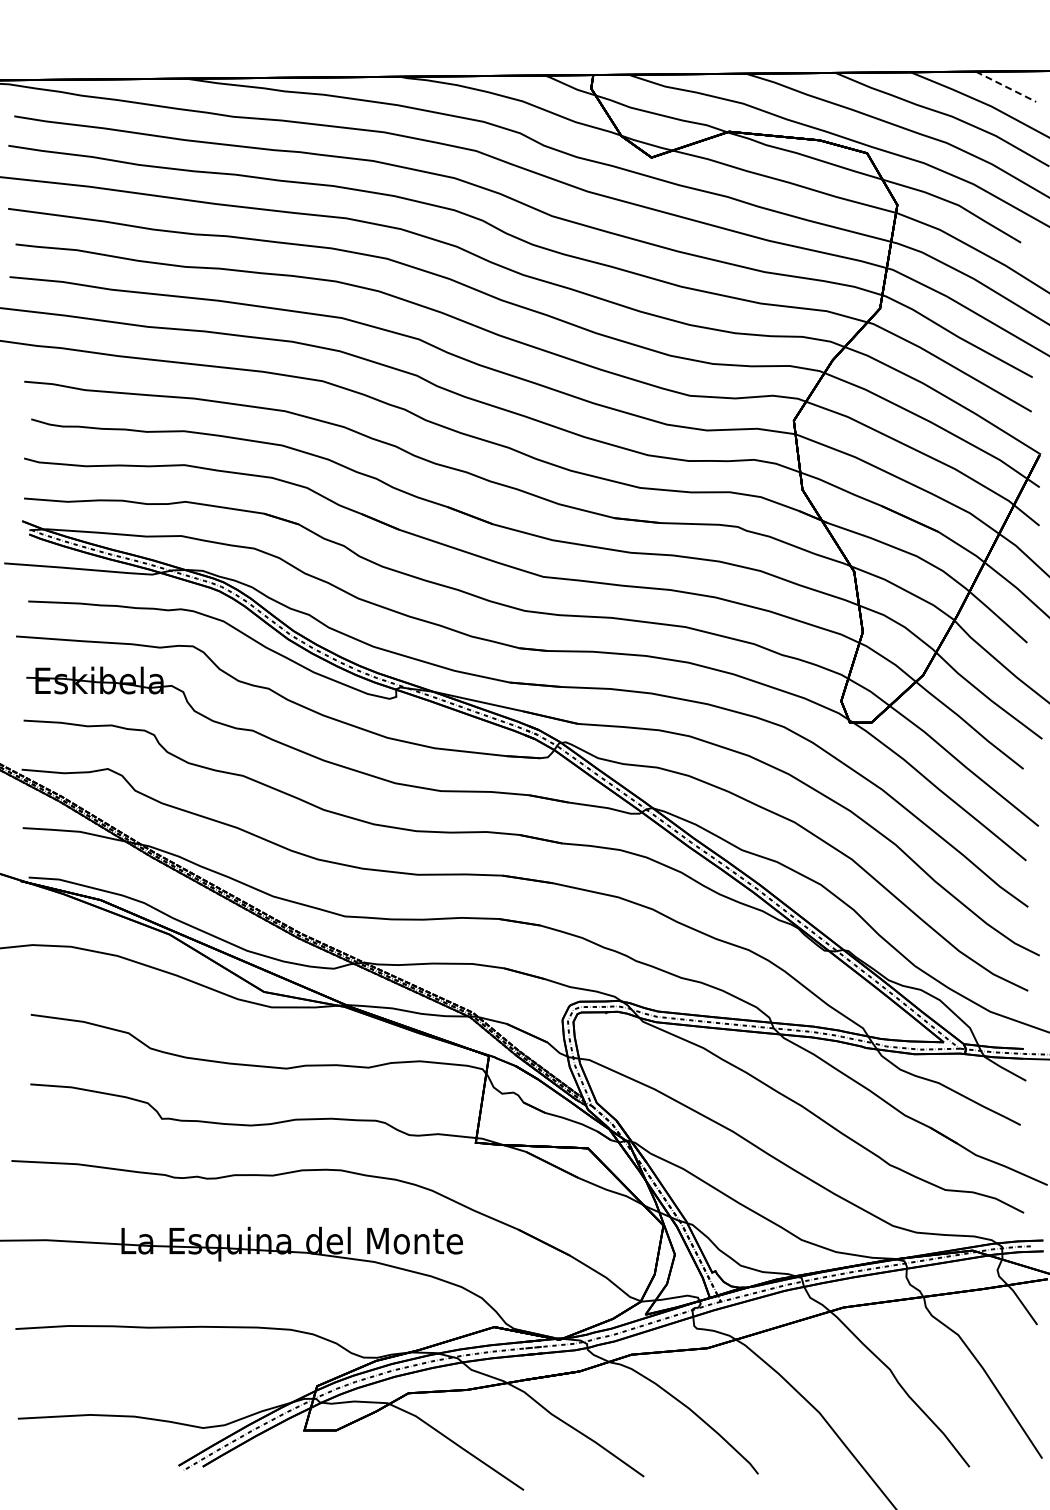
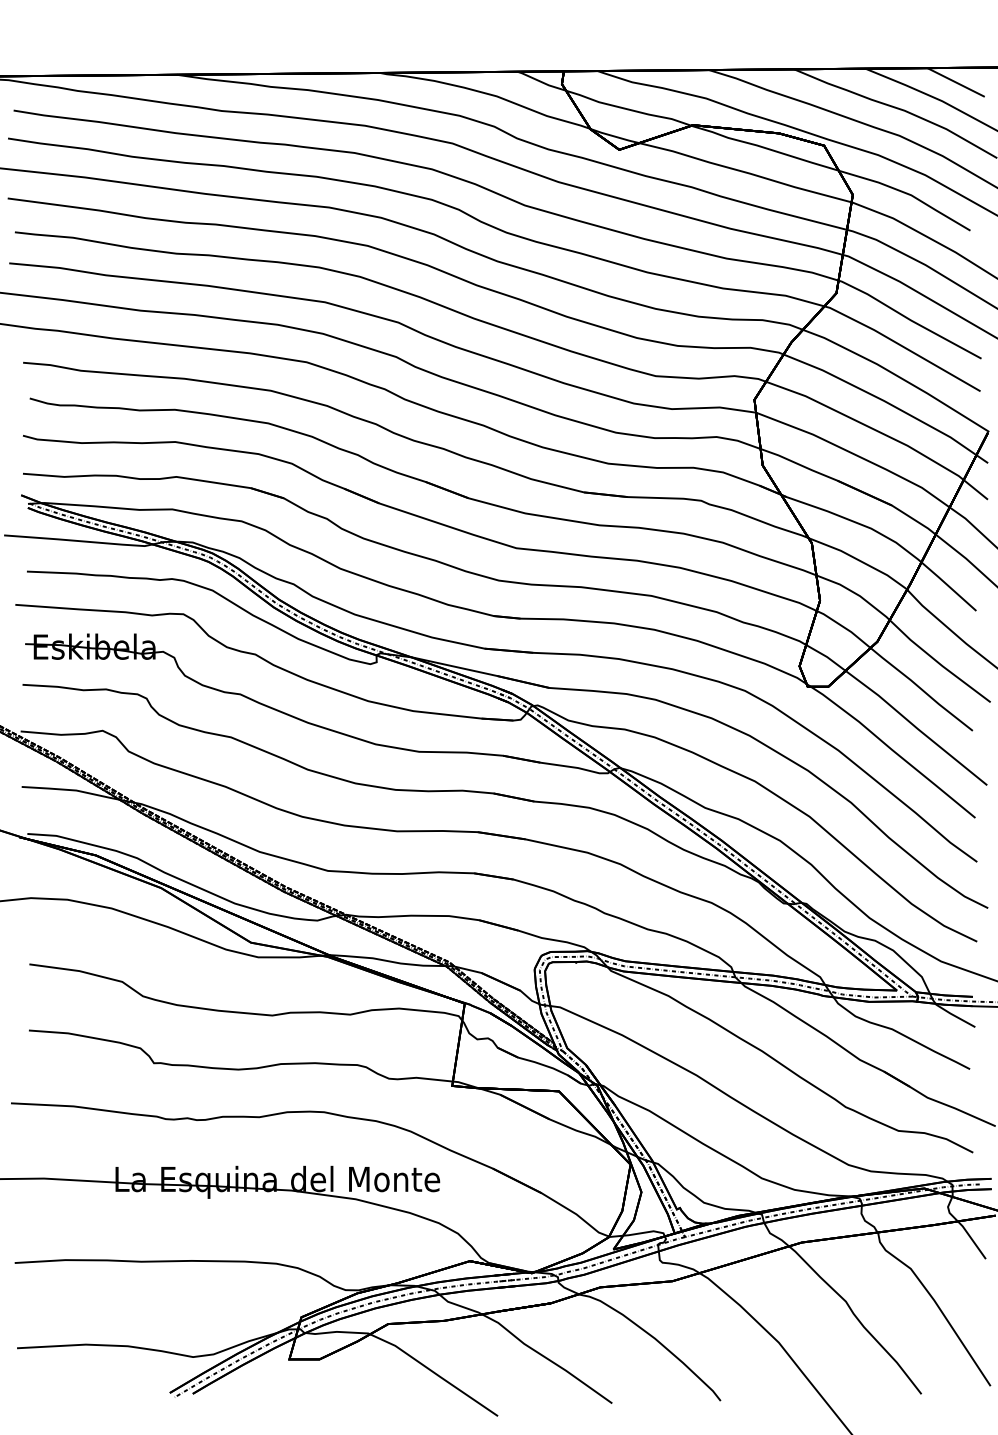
line: (1006, 86) -> (956, 82), dashed -> solid

